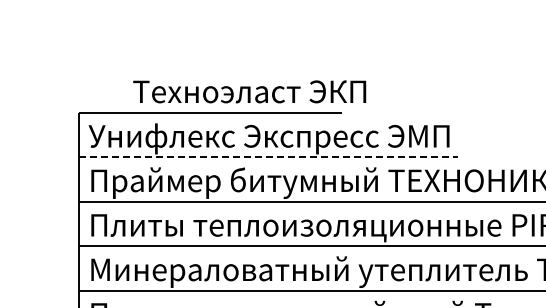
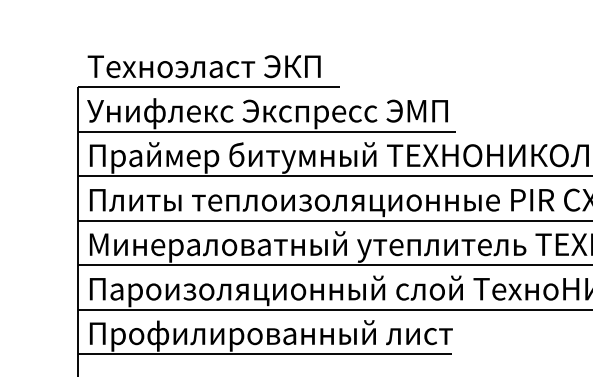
text: (248, 91) -> (203, 66), moved
line: (268, 156) -> (267, 131), dashed -> solid

